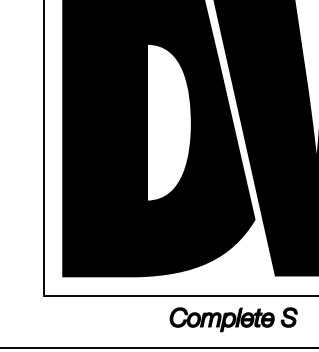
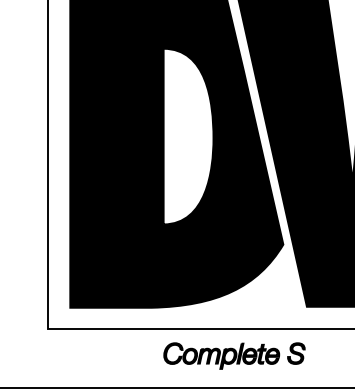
part: (233, 319) -> (234, 355), moved

